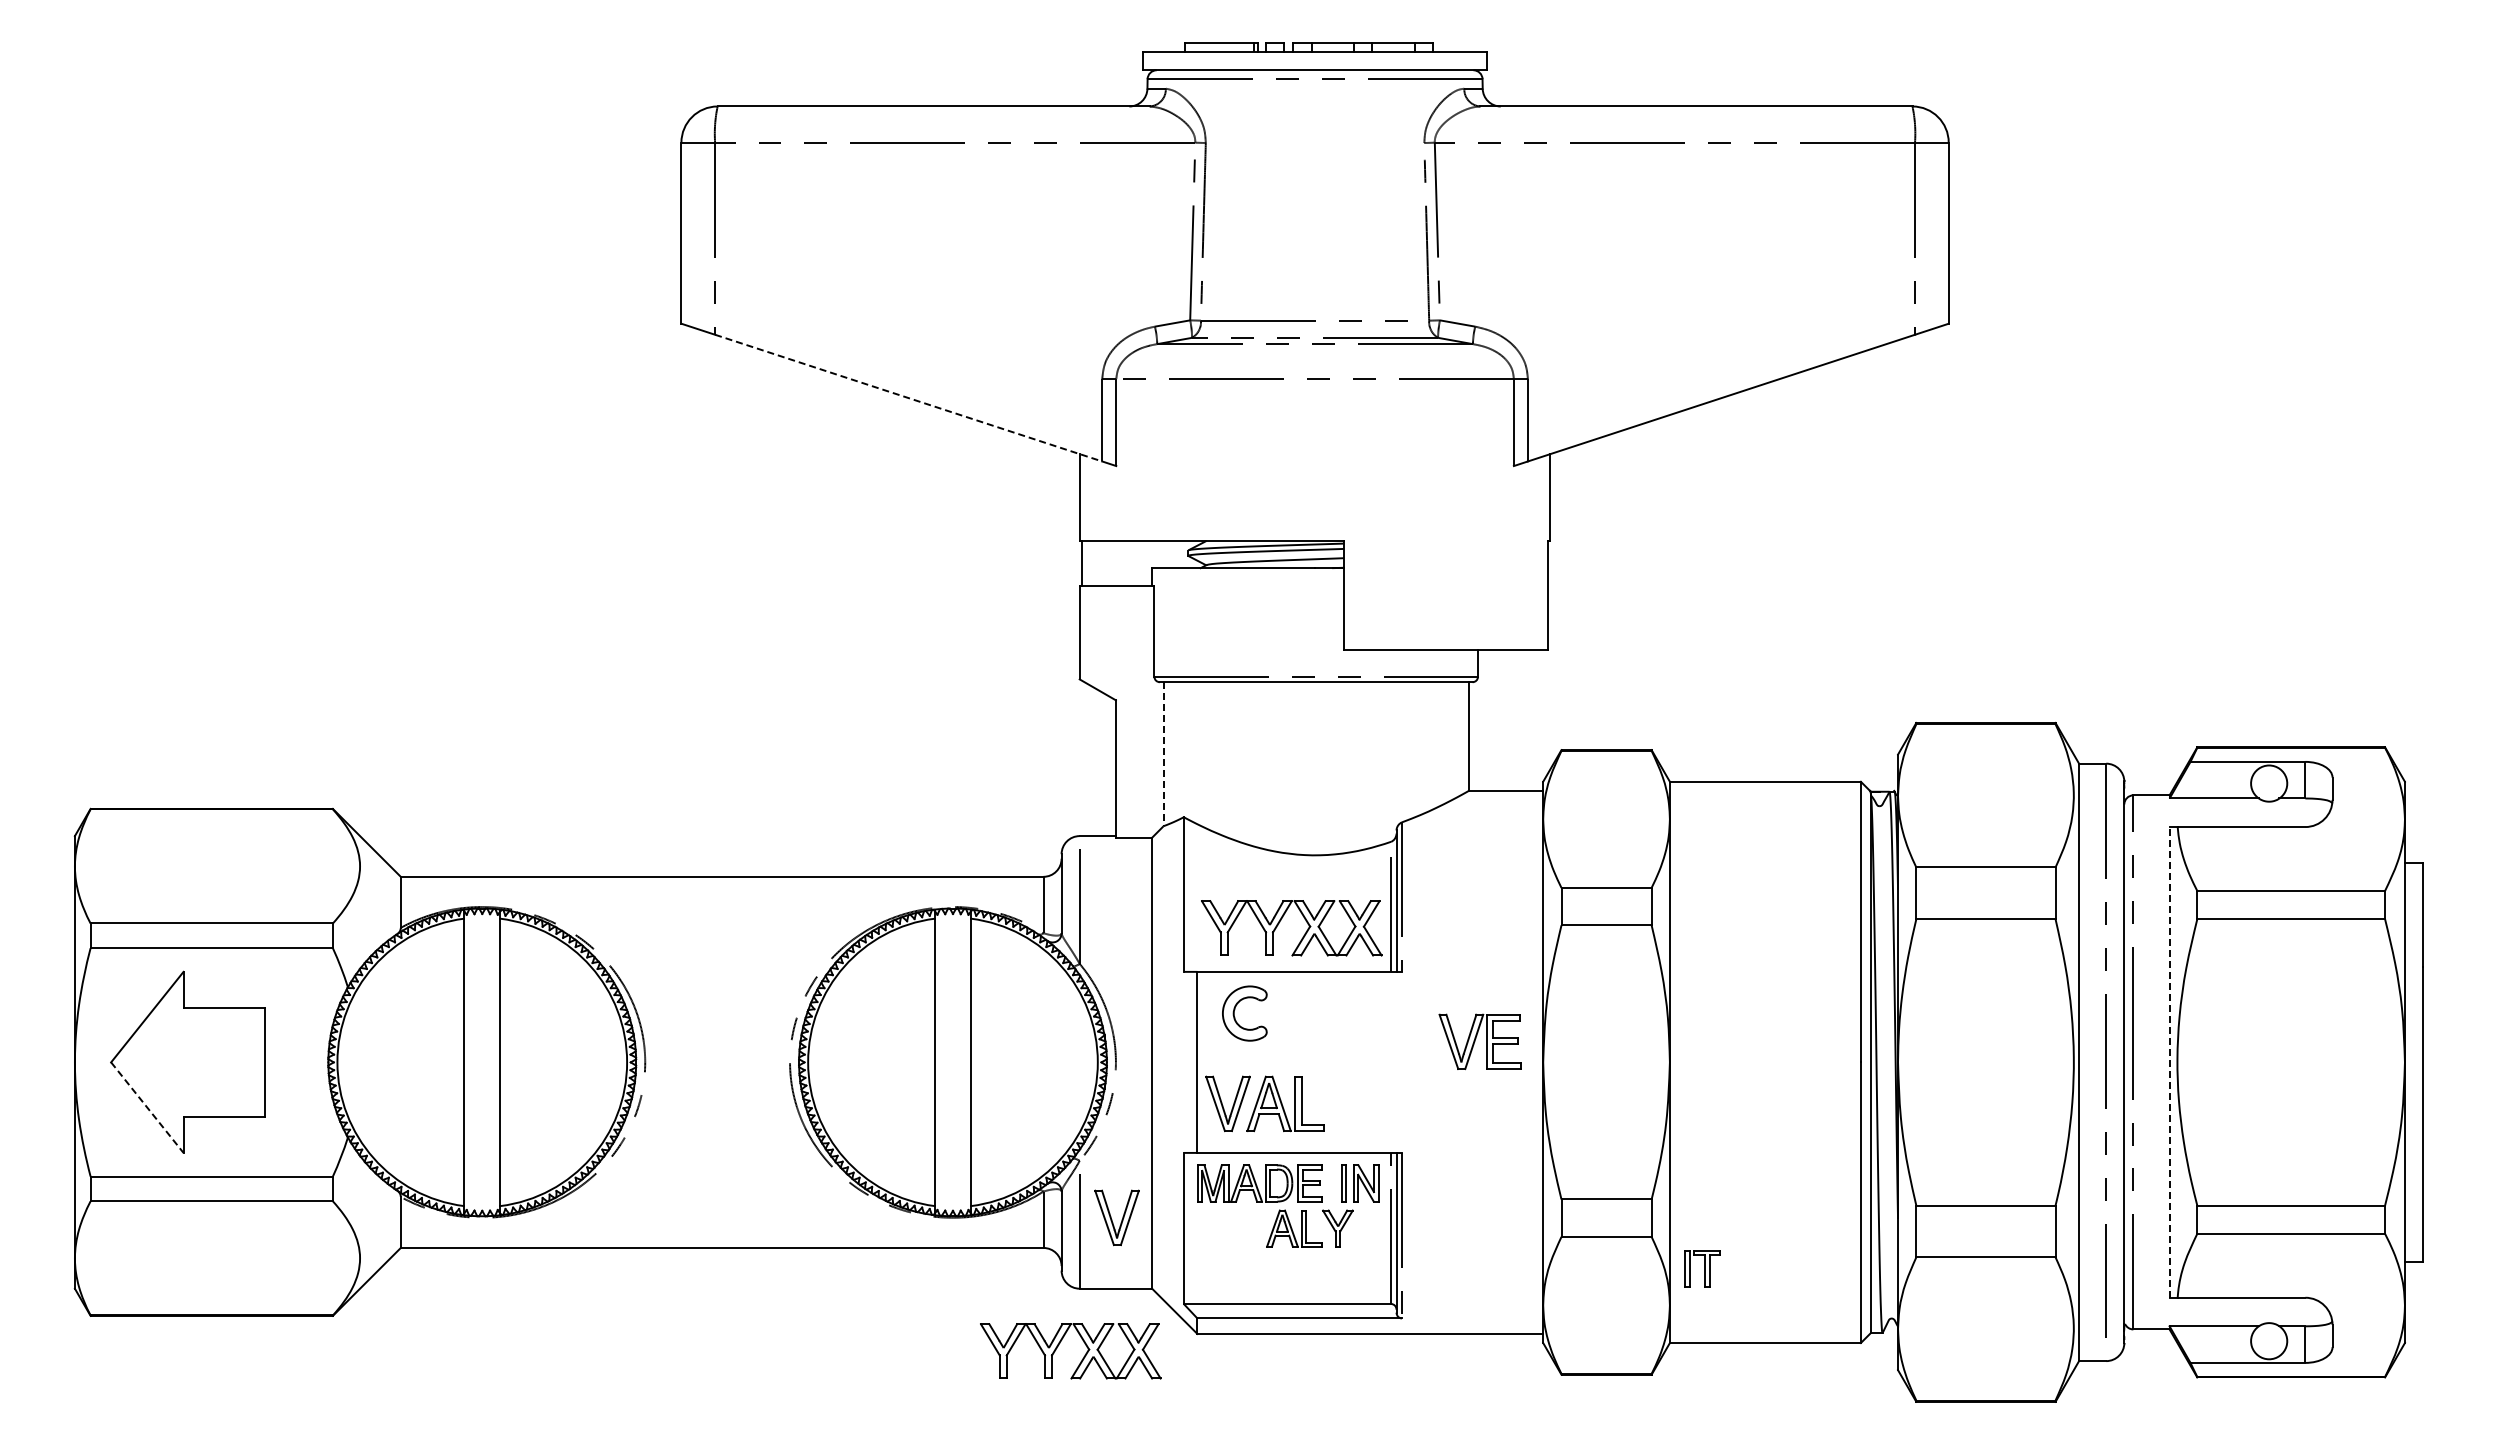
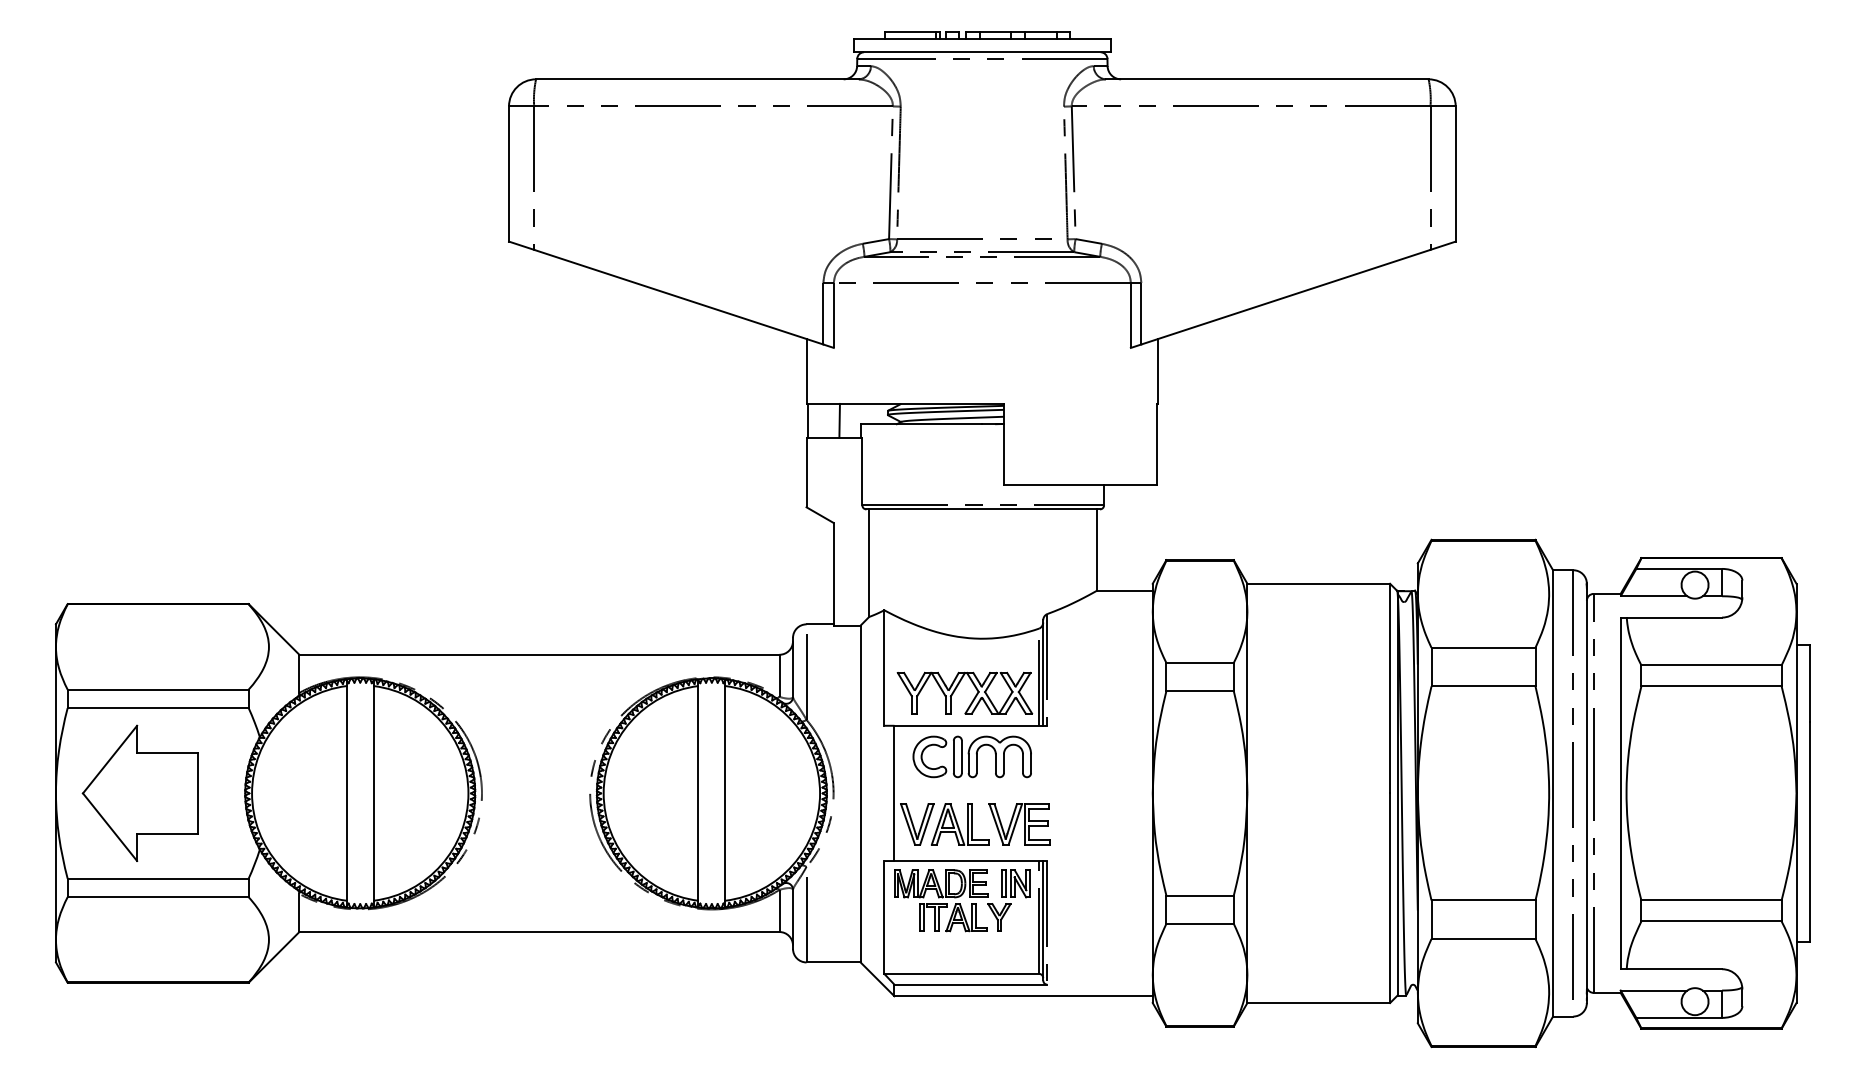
line: (908, 398) -> (678, 297), dashed -> solid
line: (1123, 563) -> (839, 420), added
line: (1163, 754) -> (869, 563), dashed -> solid
part: (1328, 1013) -> (992, 756), added
part: (1479, 1041) -> (1019, 824), moved
line: (2169, 1061) -> (1620, 792), dashed -> solid
line: (147, 1107) -> (110, 827), dashed -> solid
part: (1116, 1217) -> (834, 909), removed
part: (1702, 1268) -> (933, 917), moved
part: (1059, 1345) -> (791, 1004), removed

